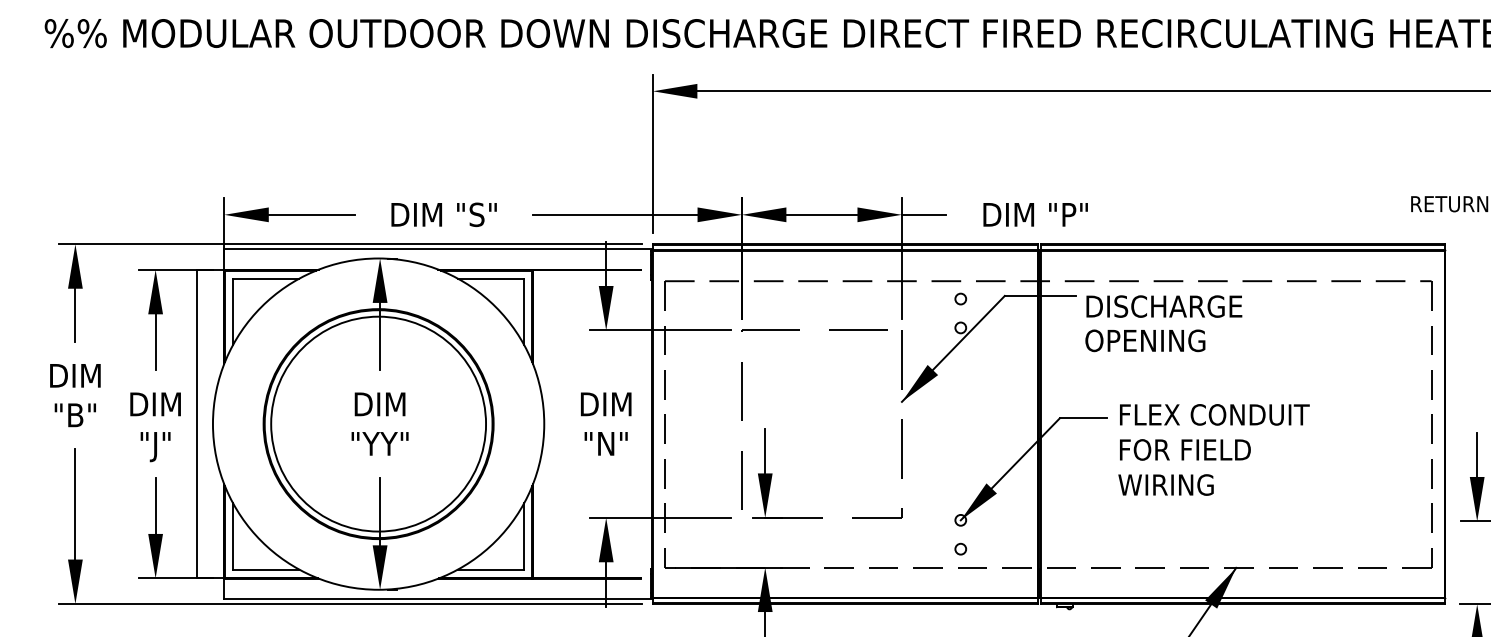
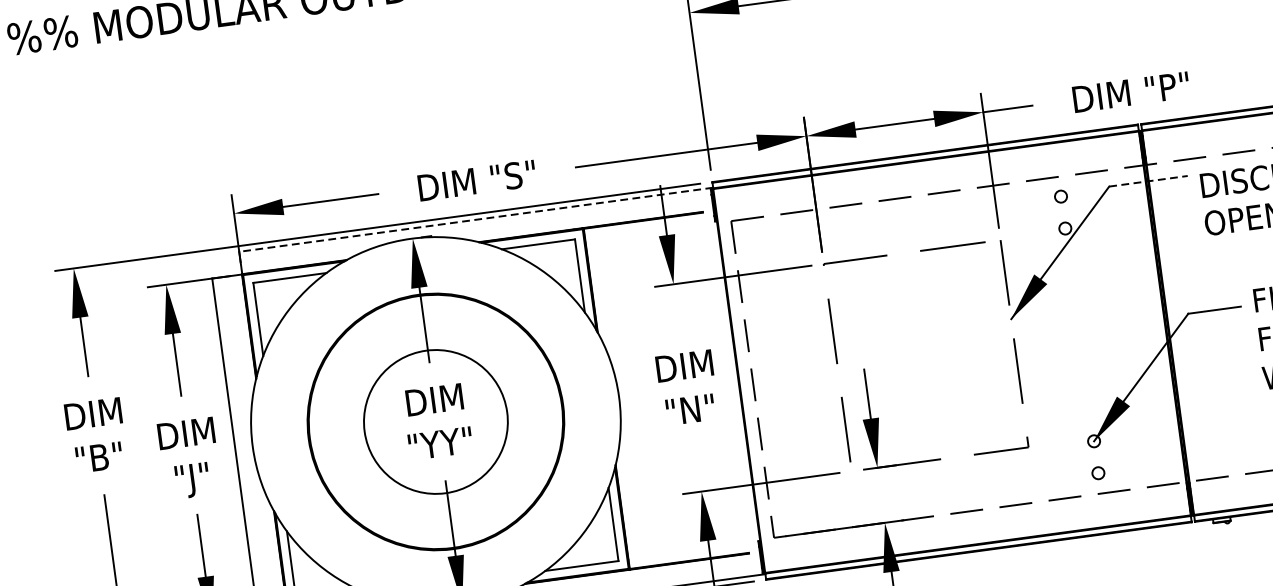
line: (438, 249) -> (476, 219), solid -> dashed
line: (1040, 295) -> (1148, 180), solid -> dashed
circle: (378, 423) -> (435, 421), size x0.6

